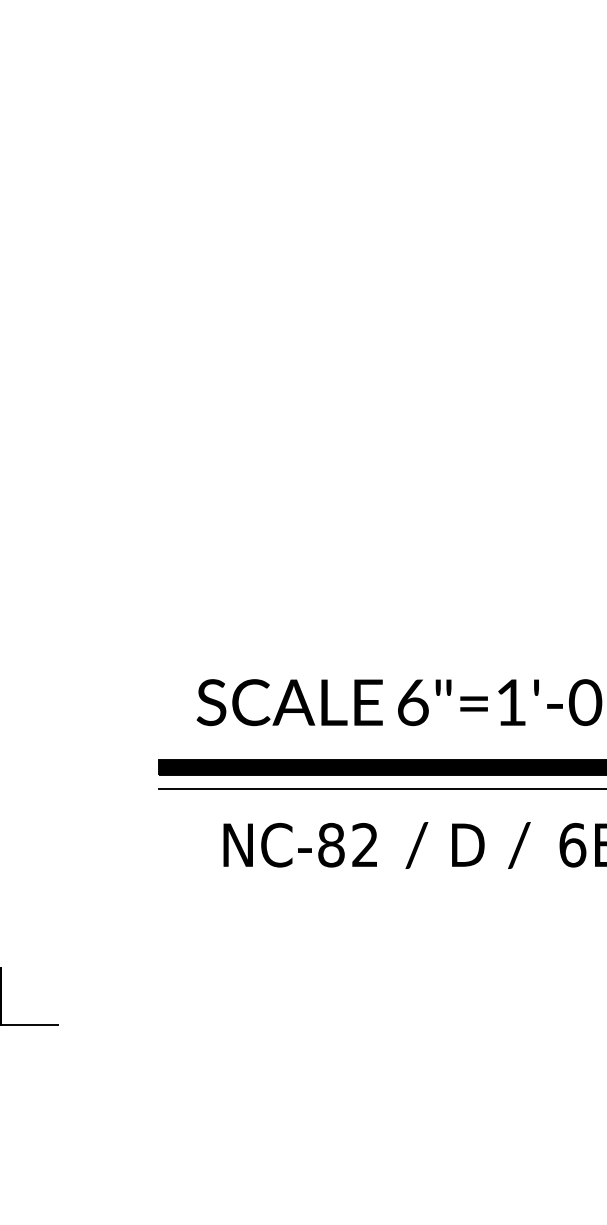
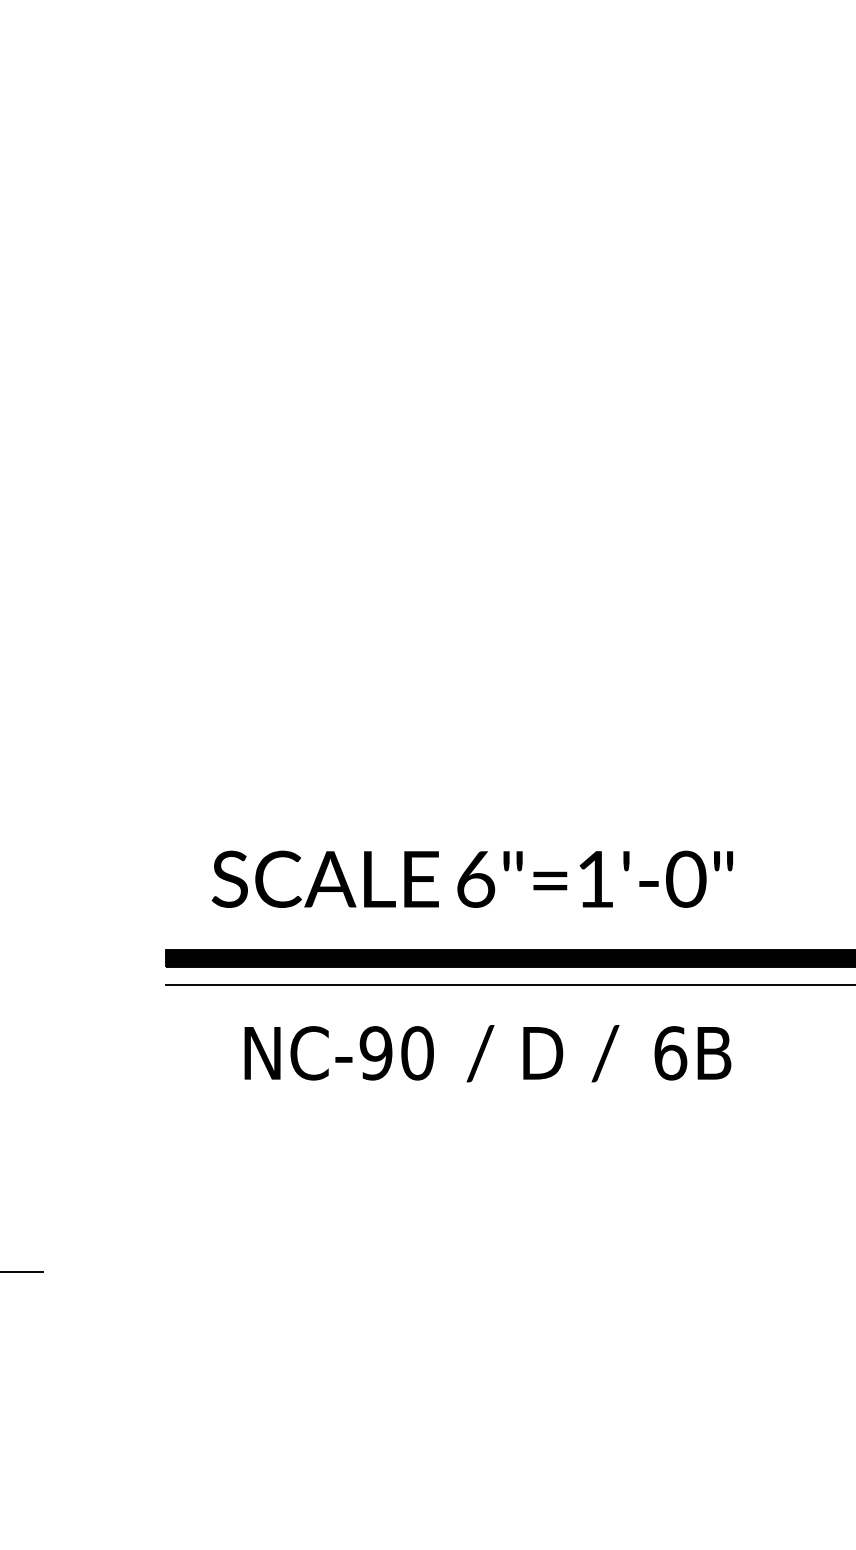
text: (348, 845) -> (396, 1053), NC-82 -> NC-90

